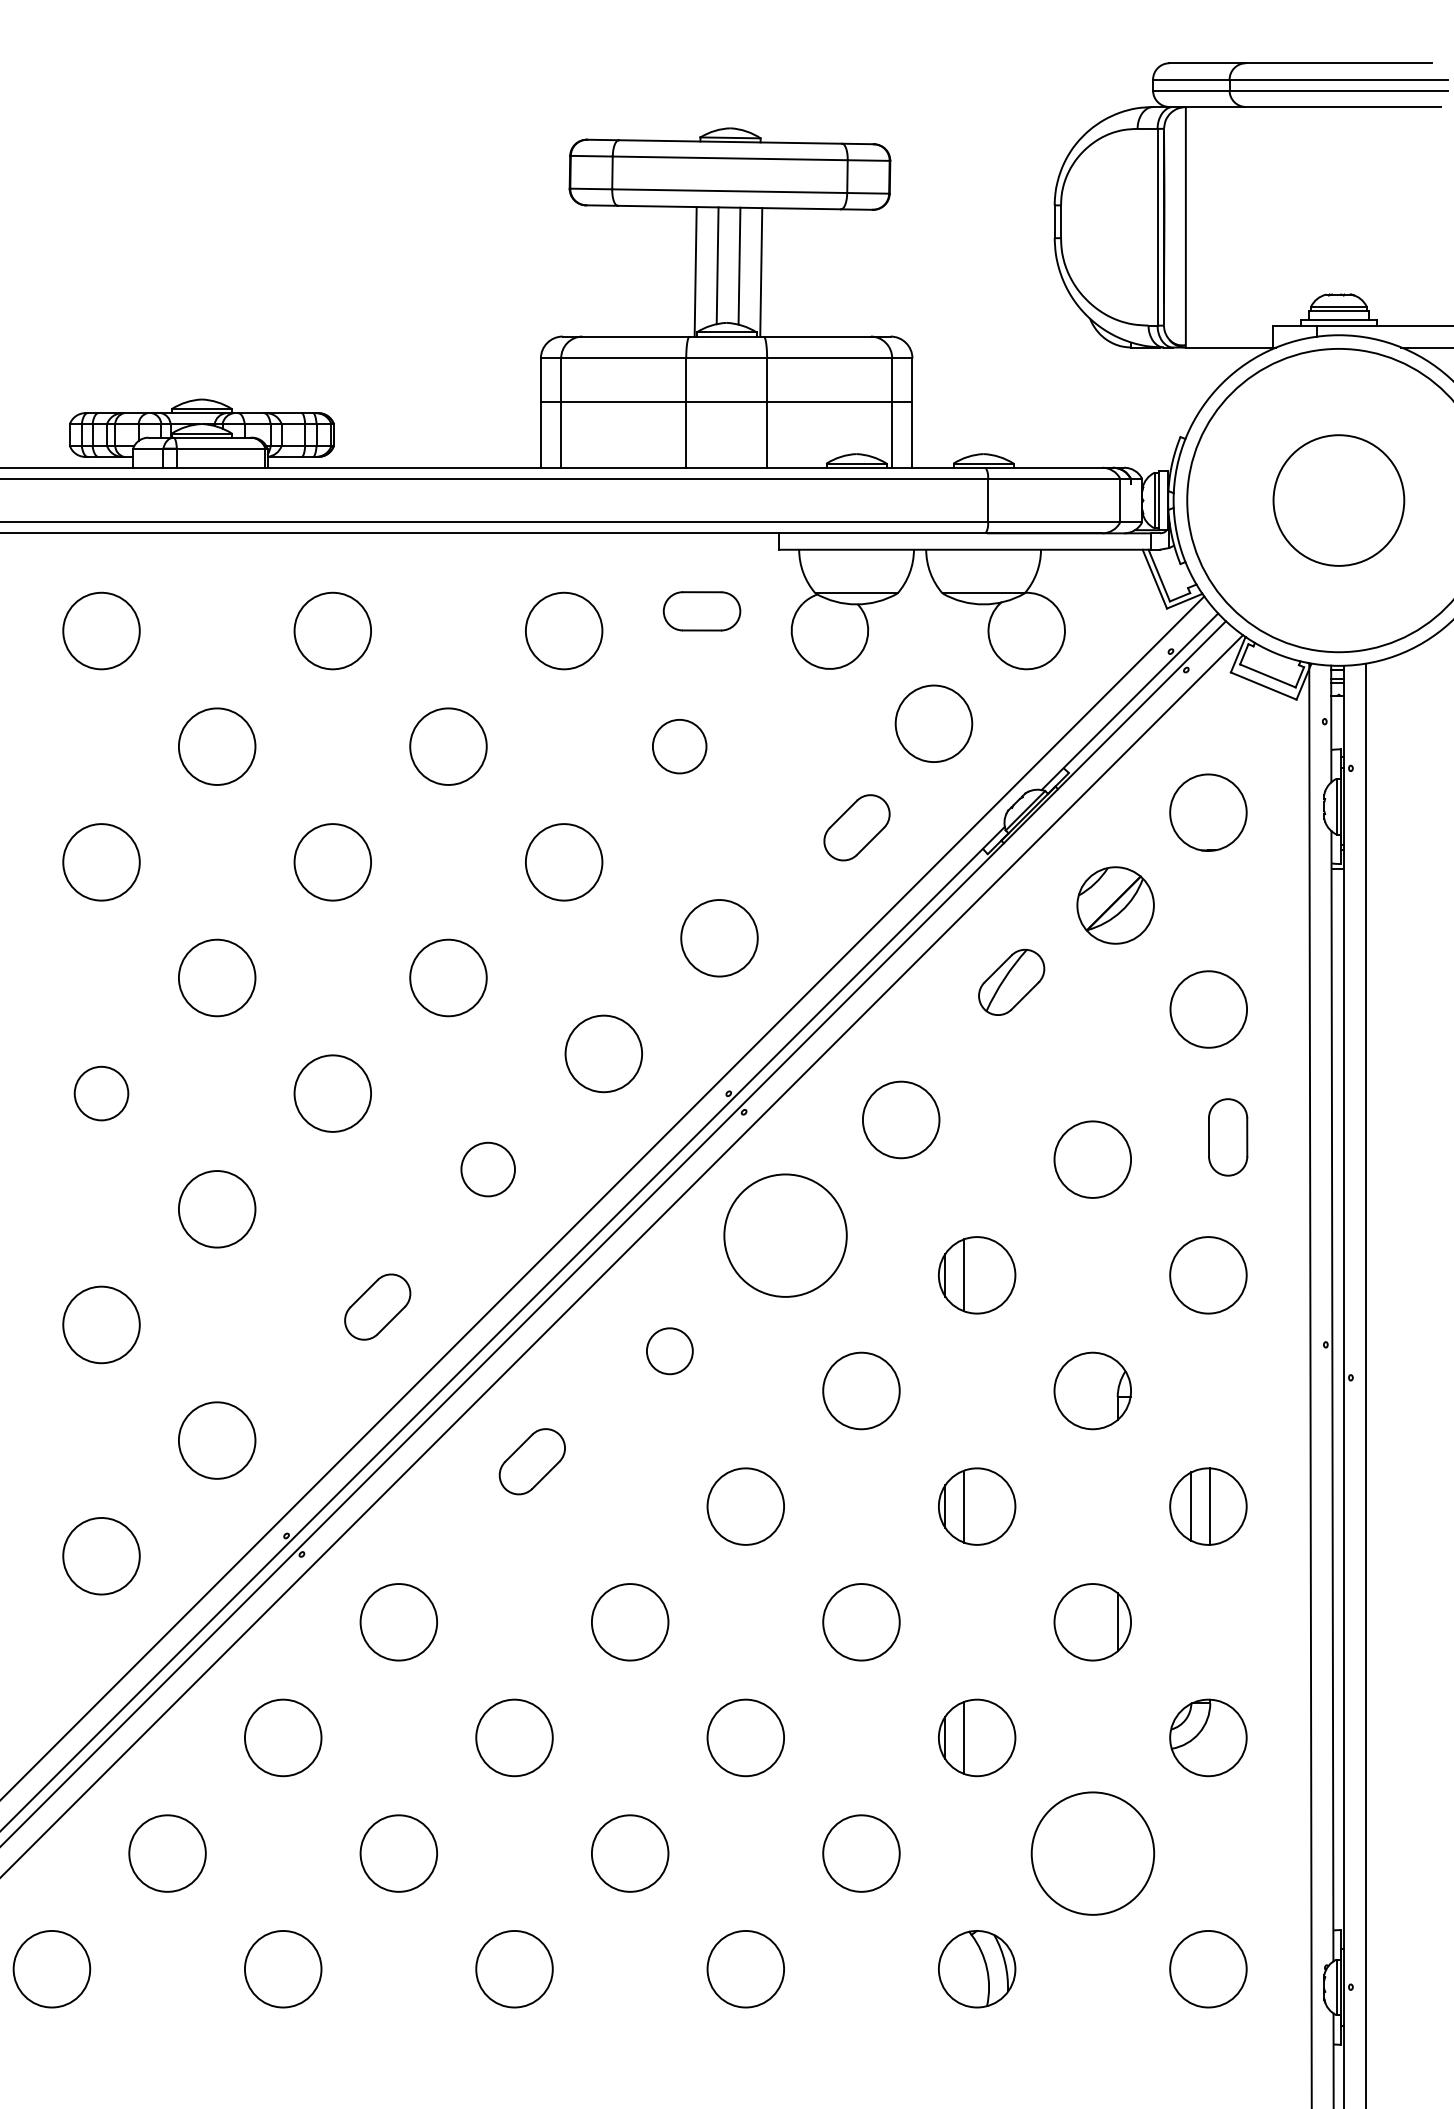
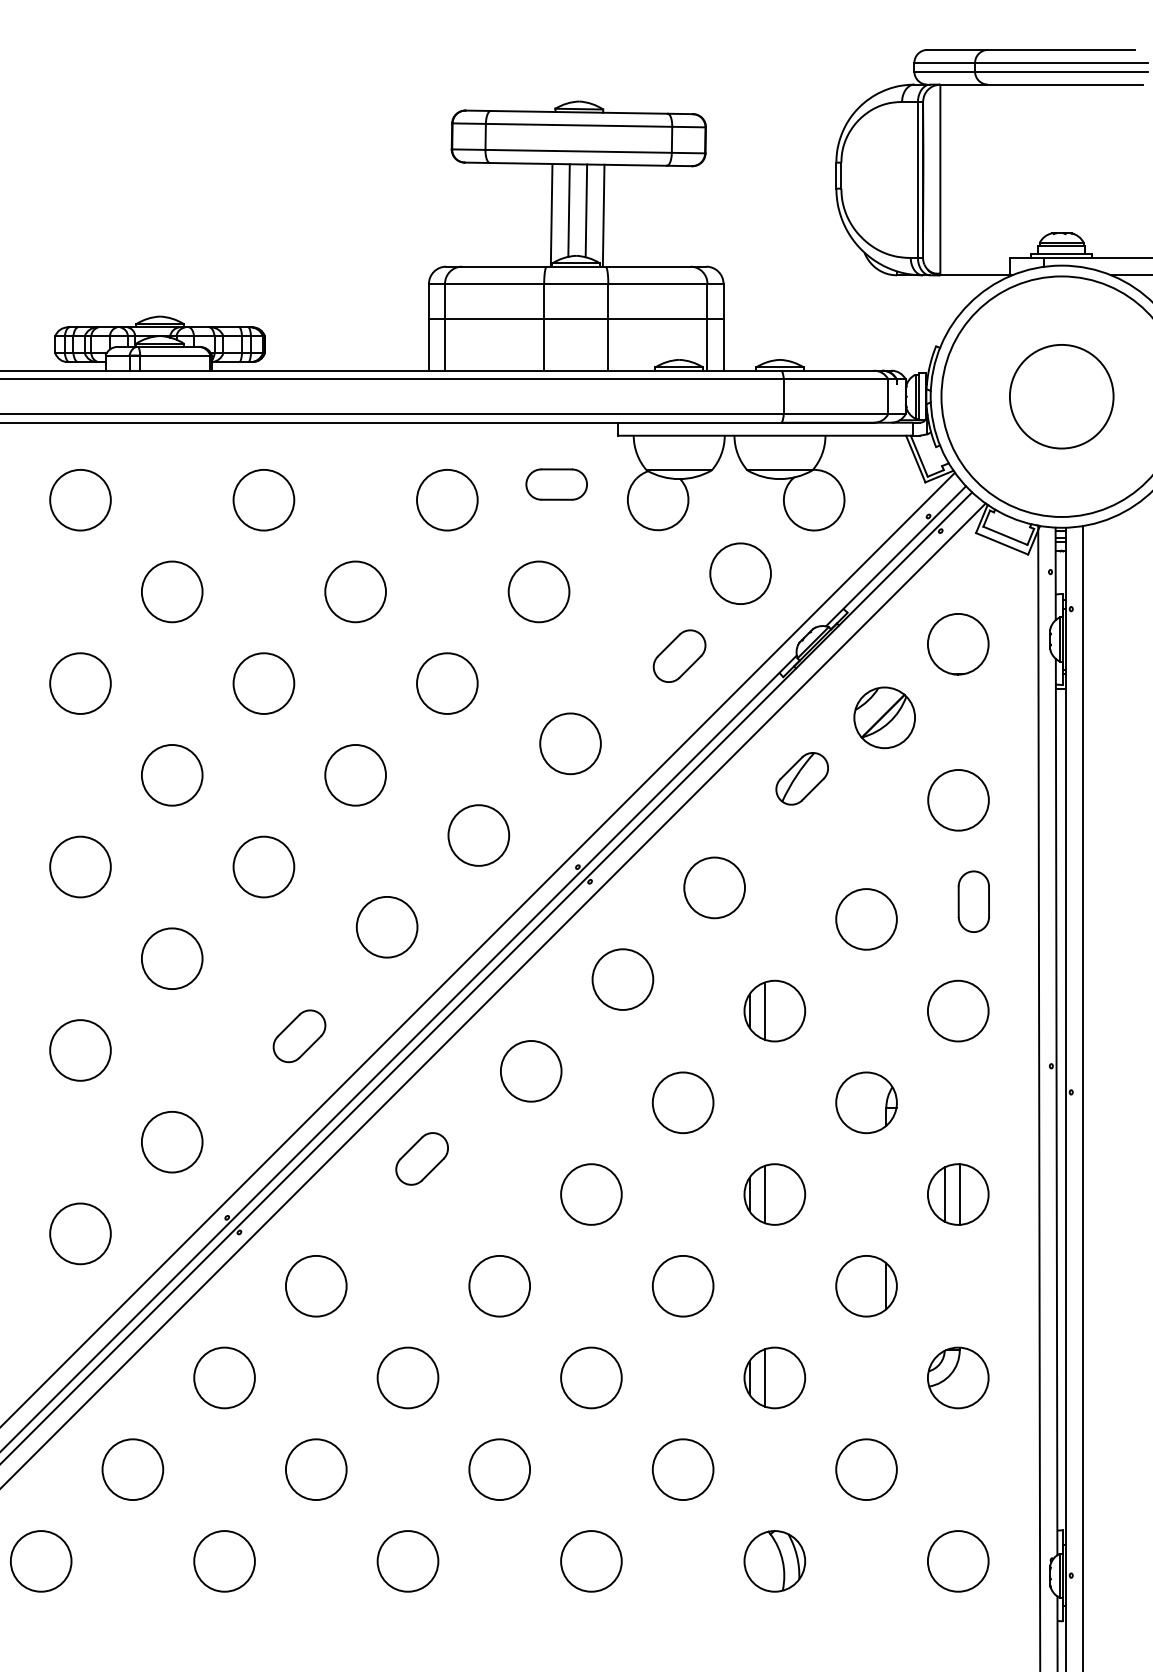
circle: (679, 746) -> (538, 591), size x1.43
circle: (101, 1093) -> (80, 866), size x1.43
circle: (487, 1169) -> (386, 927), size x1.43
circle: (785, 1235) -> (622, 979), size x0.62
circle: (669, 1351) -> (530, 1071), size x1.67
circle: (1092, 1853) -> (866, 1469), size x0.62

